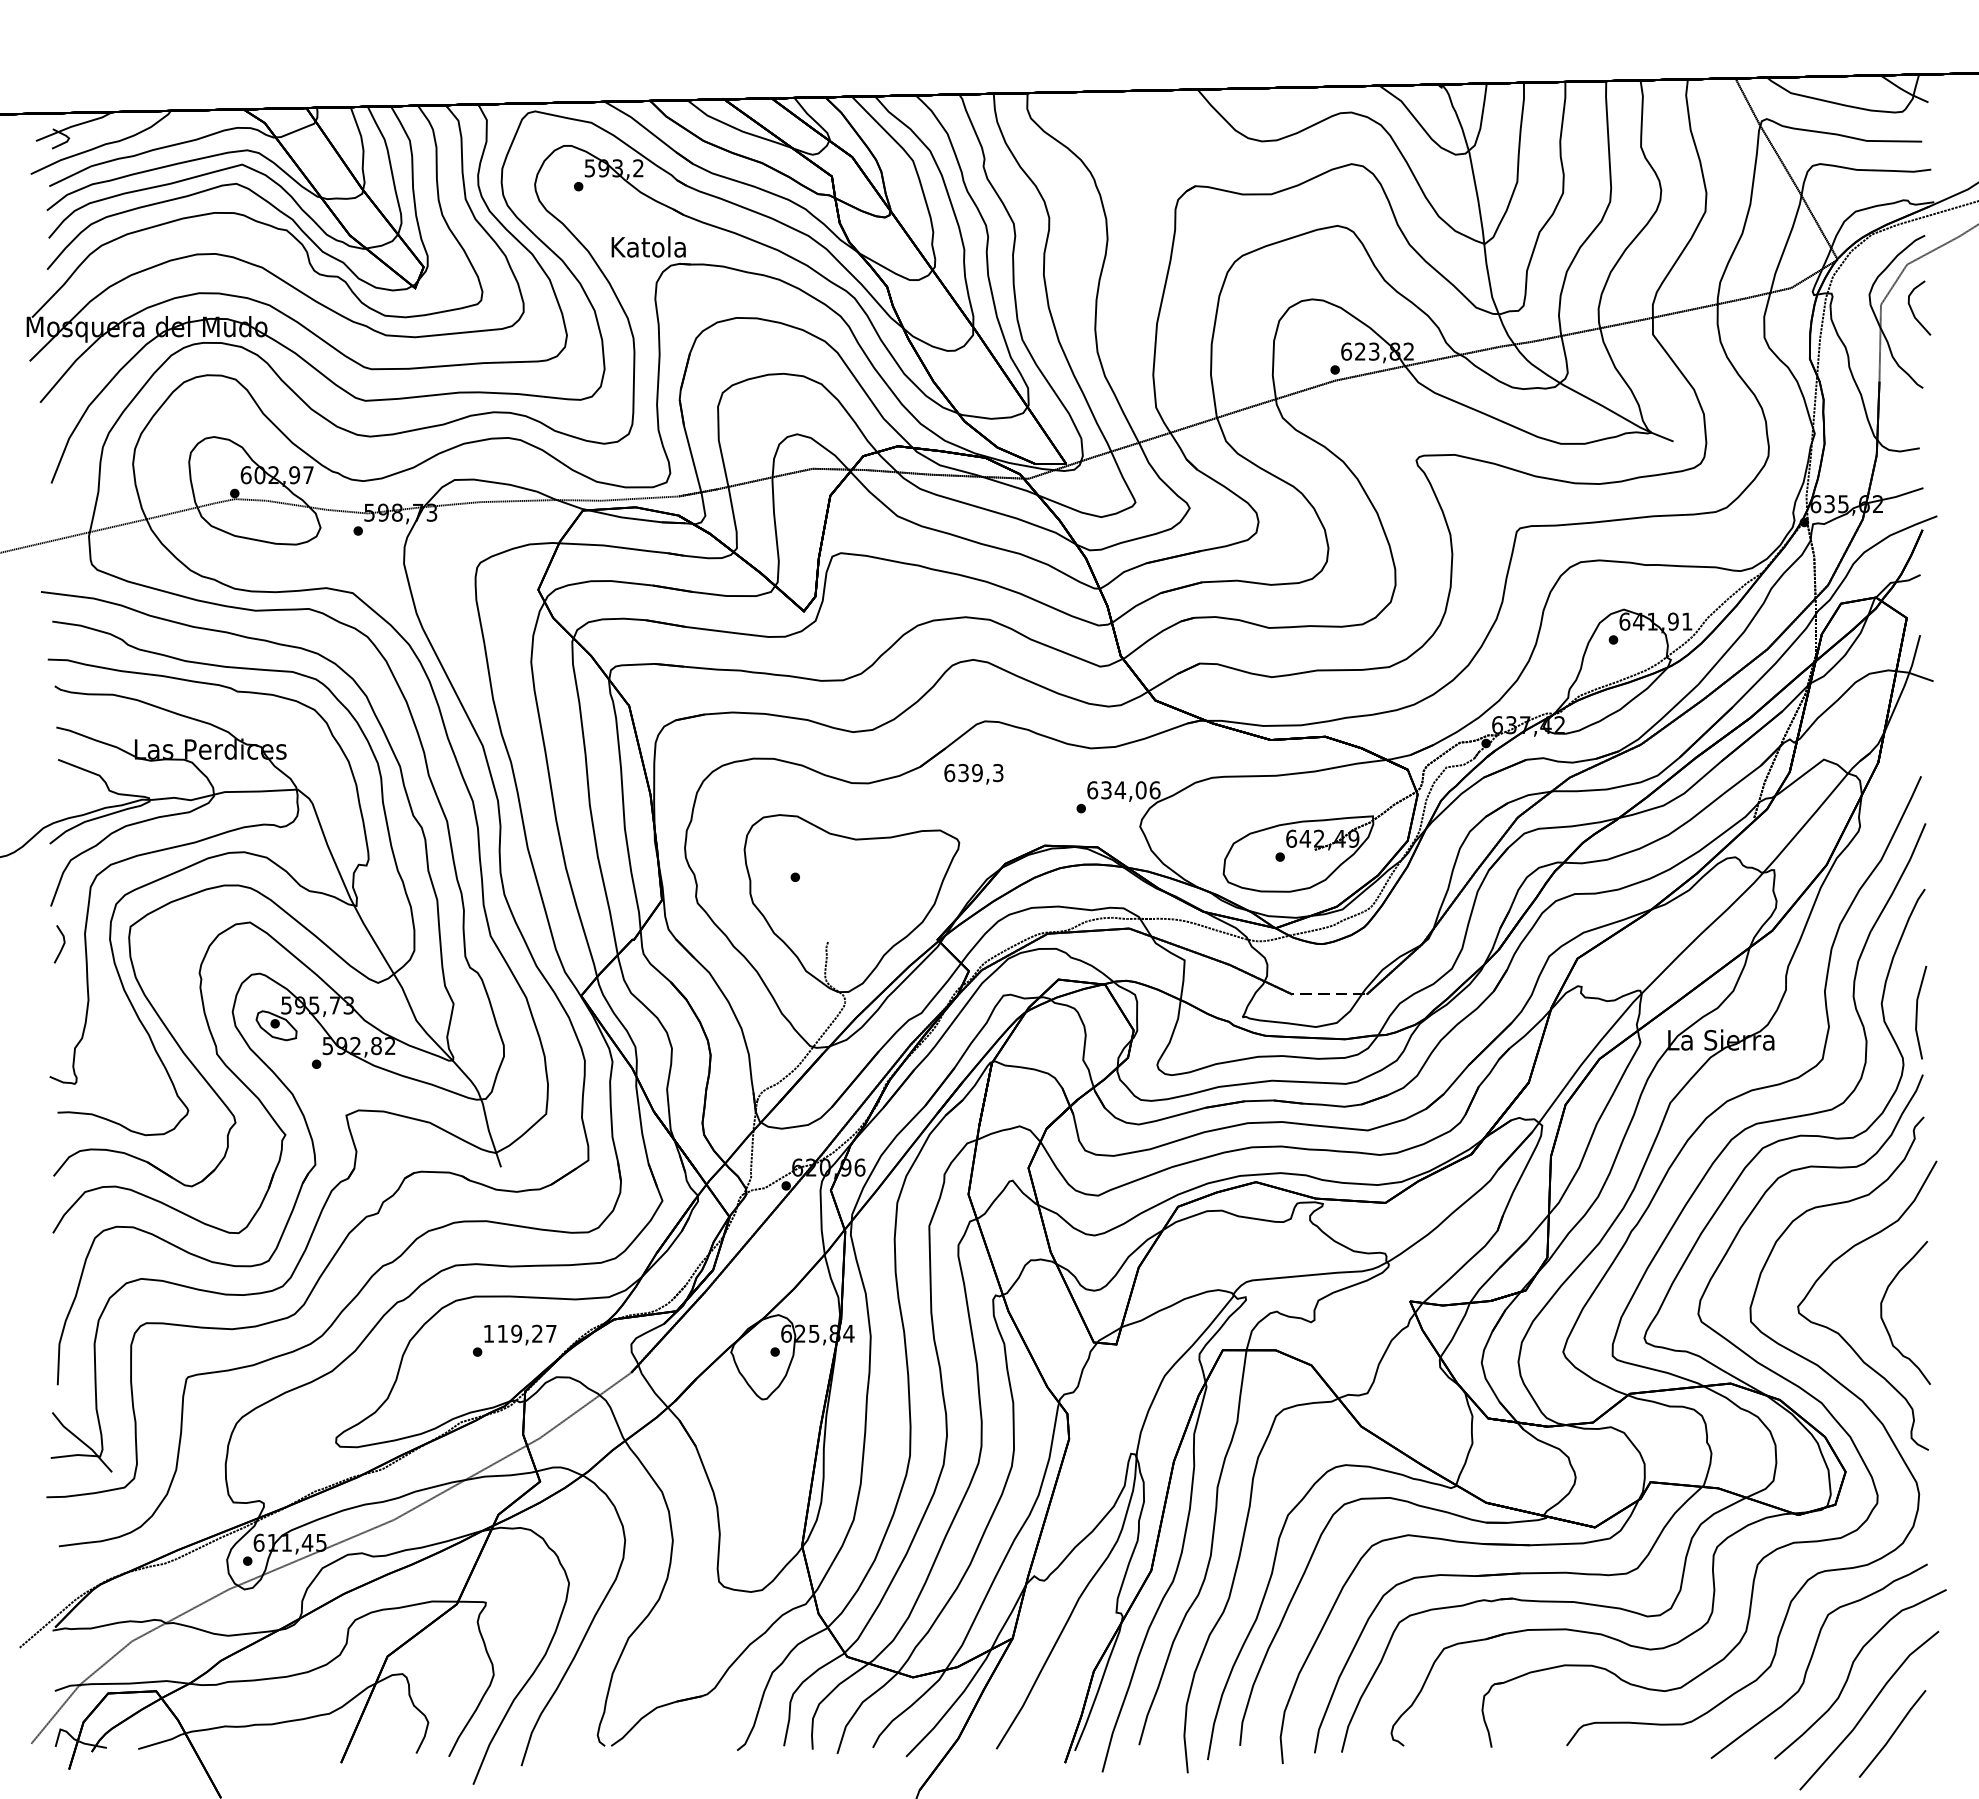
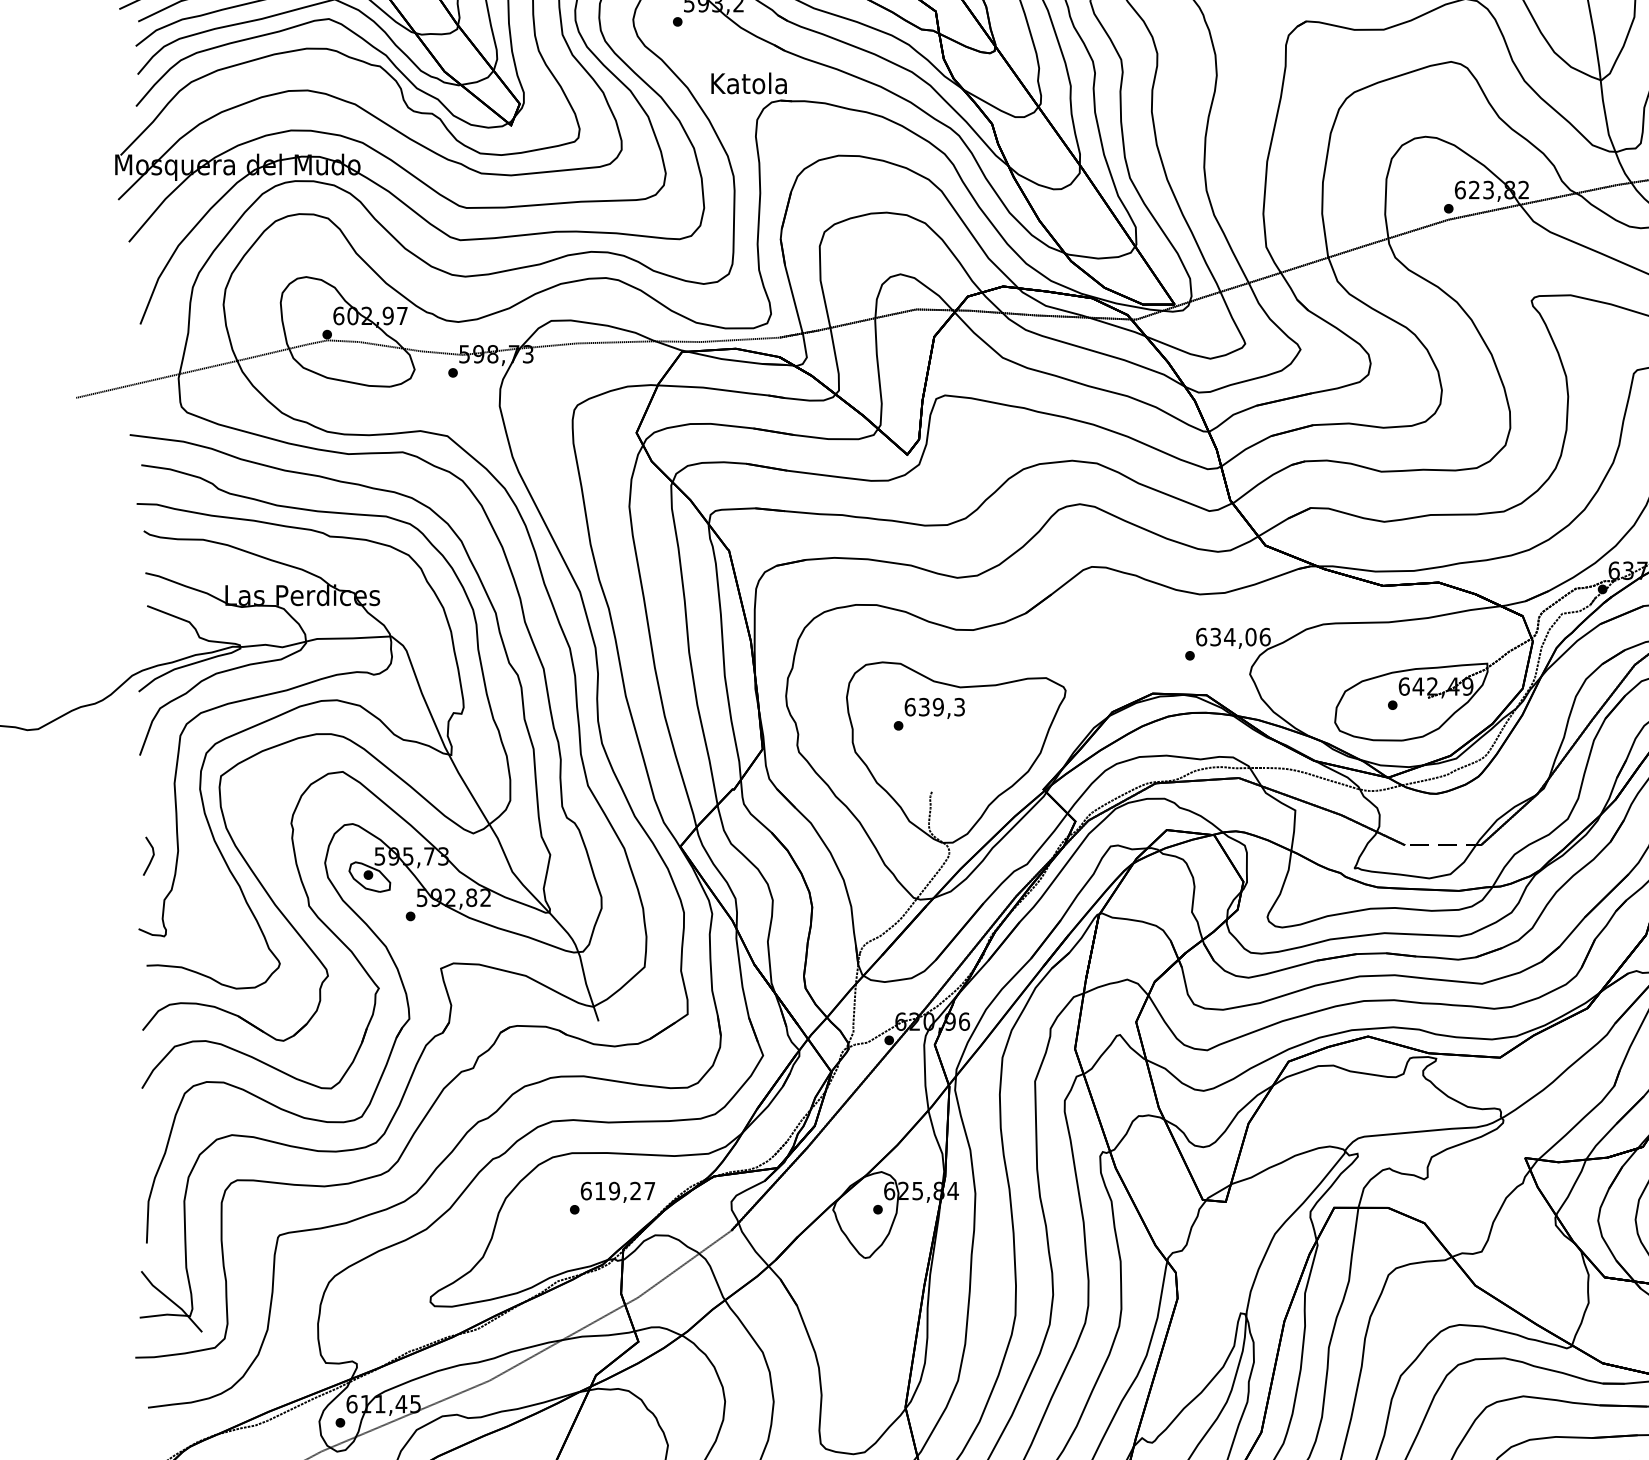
text: (973, 774) -> (934, 708), moved
line: (62, 944) -> (151, 856), moved
text: (488, 1333) -> (585, 1190), 119,27 -> 619,27

